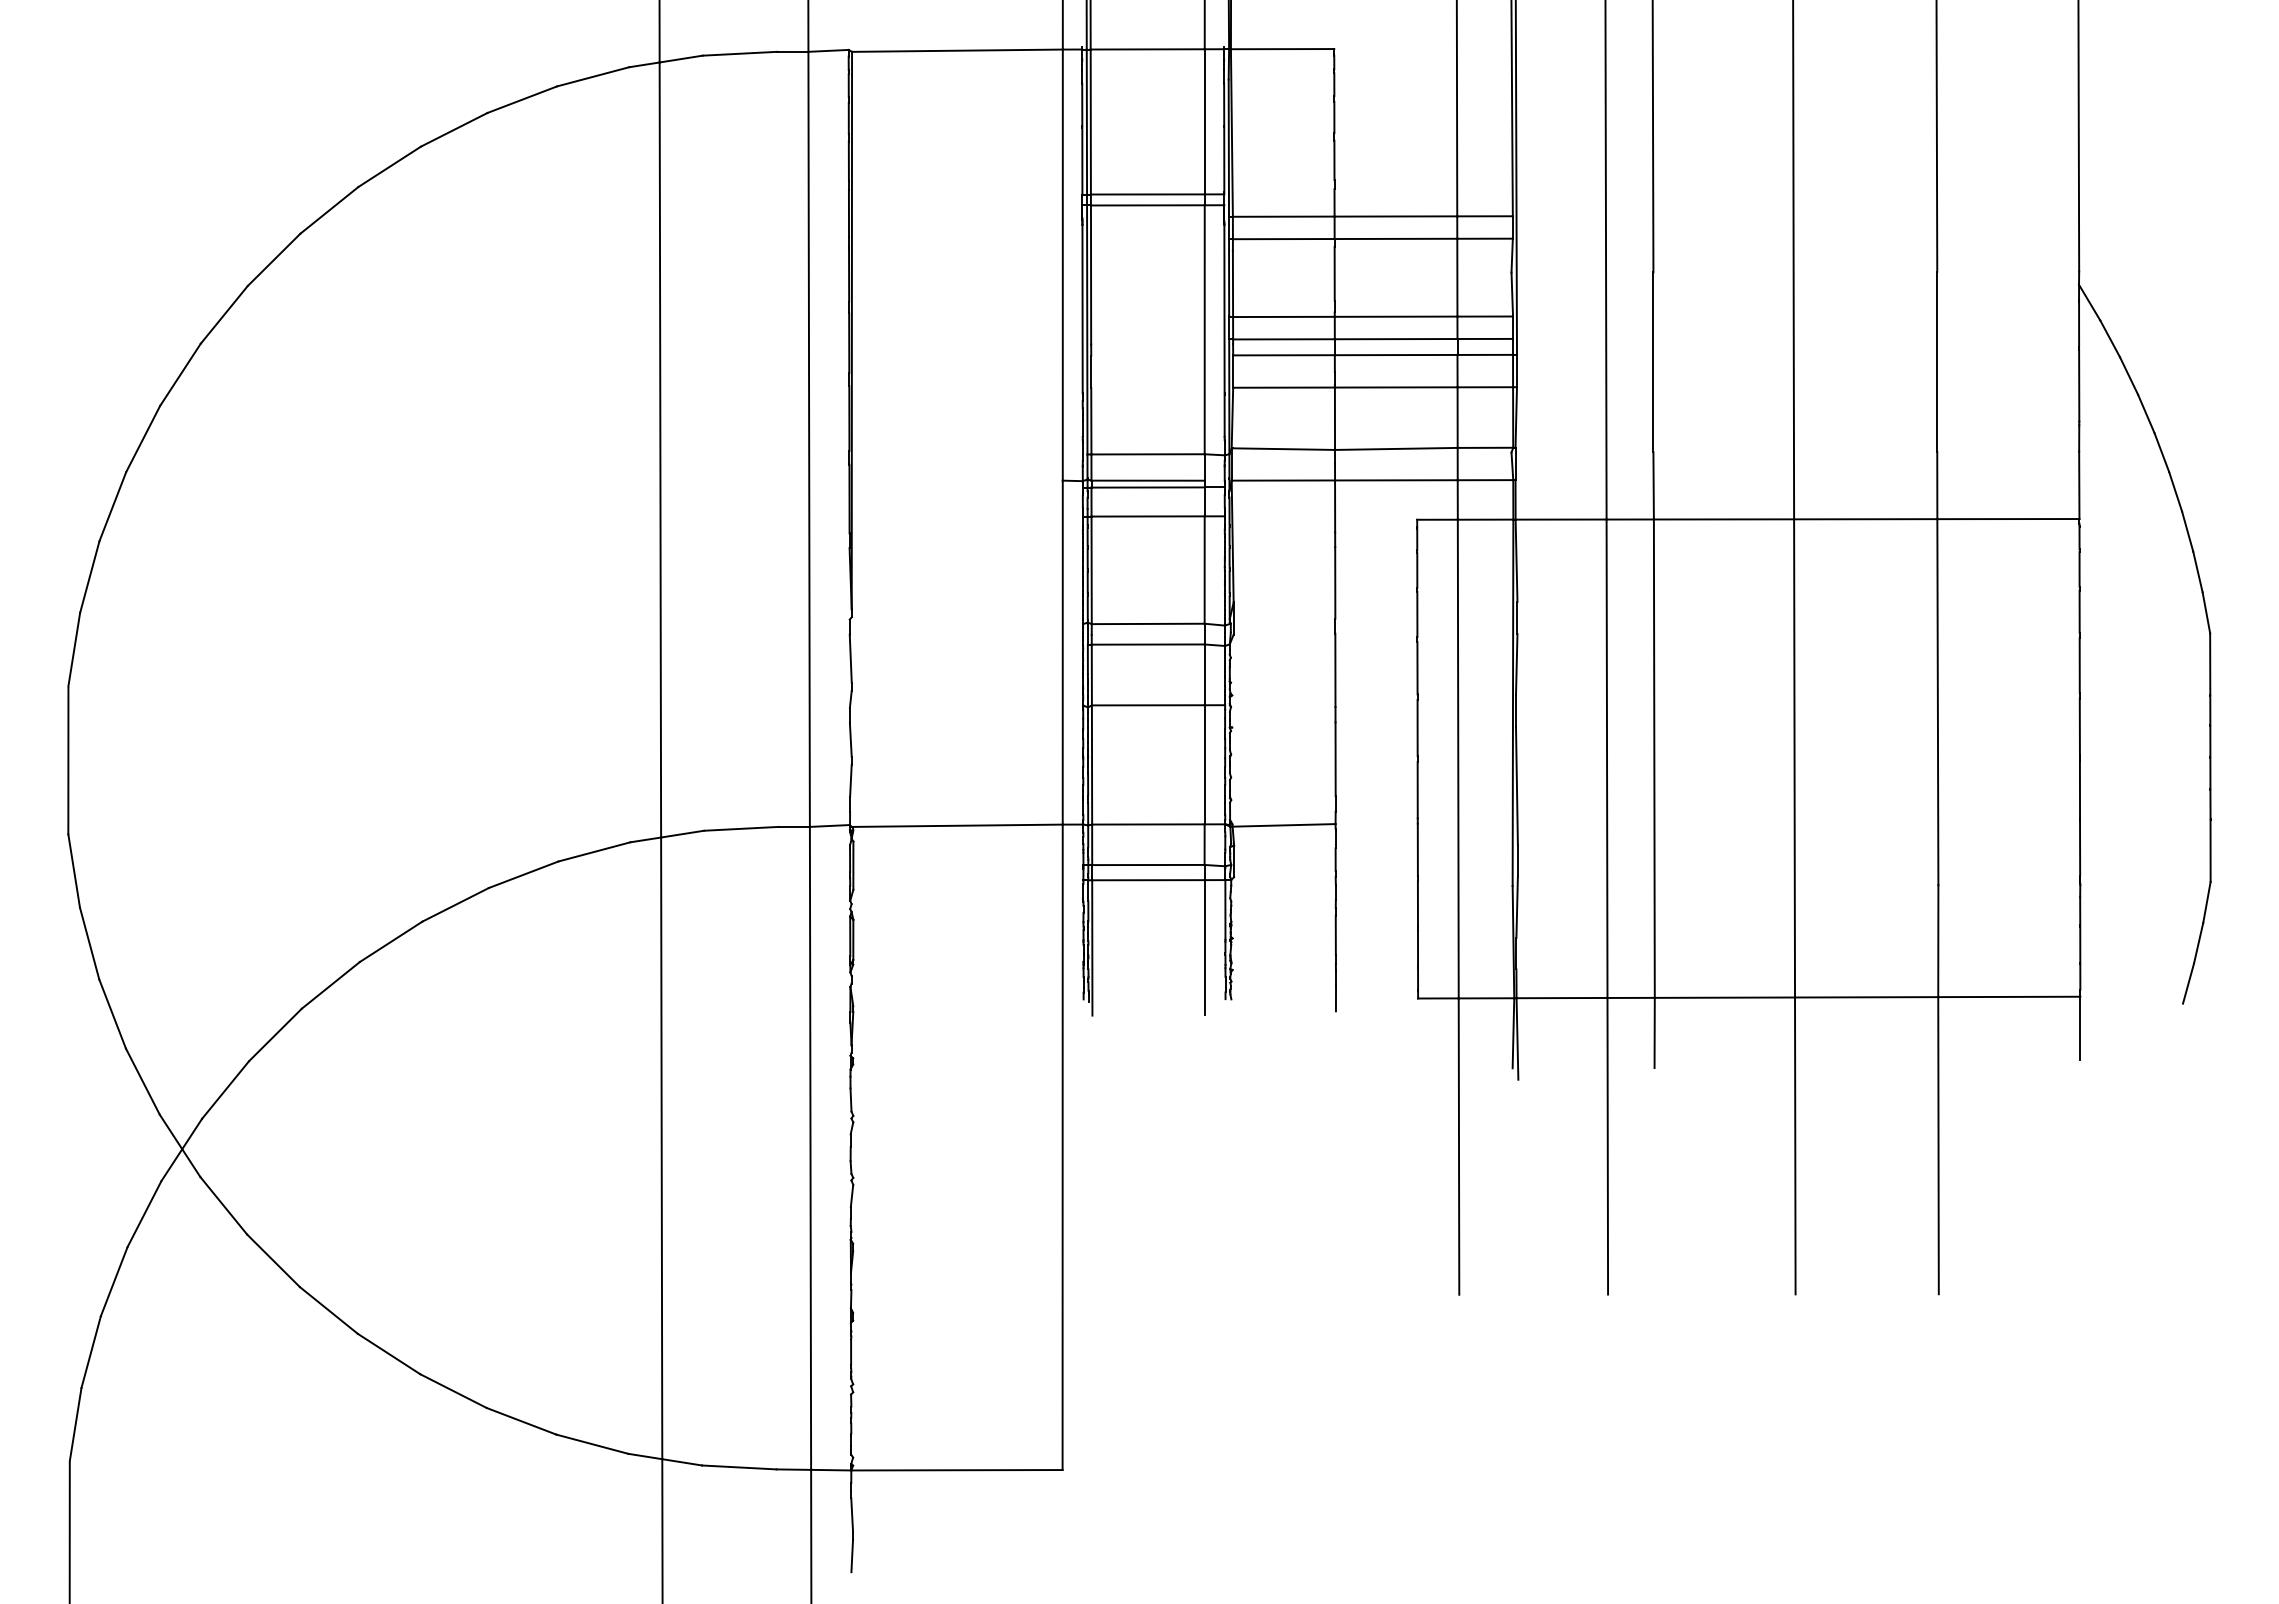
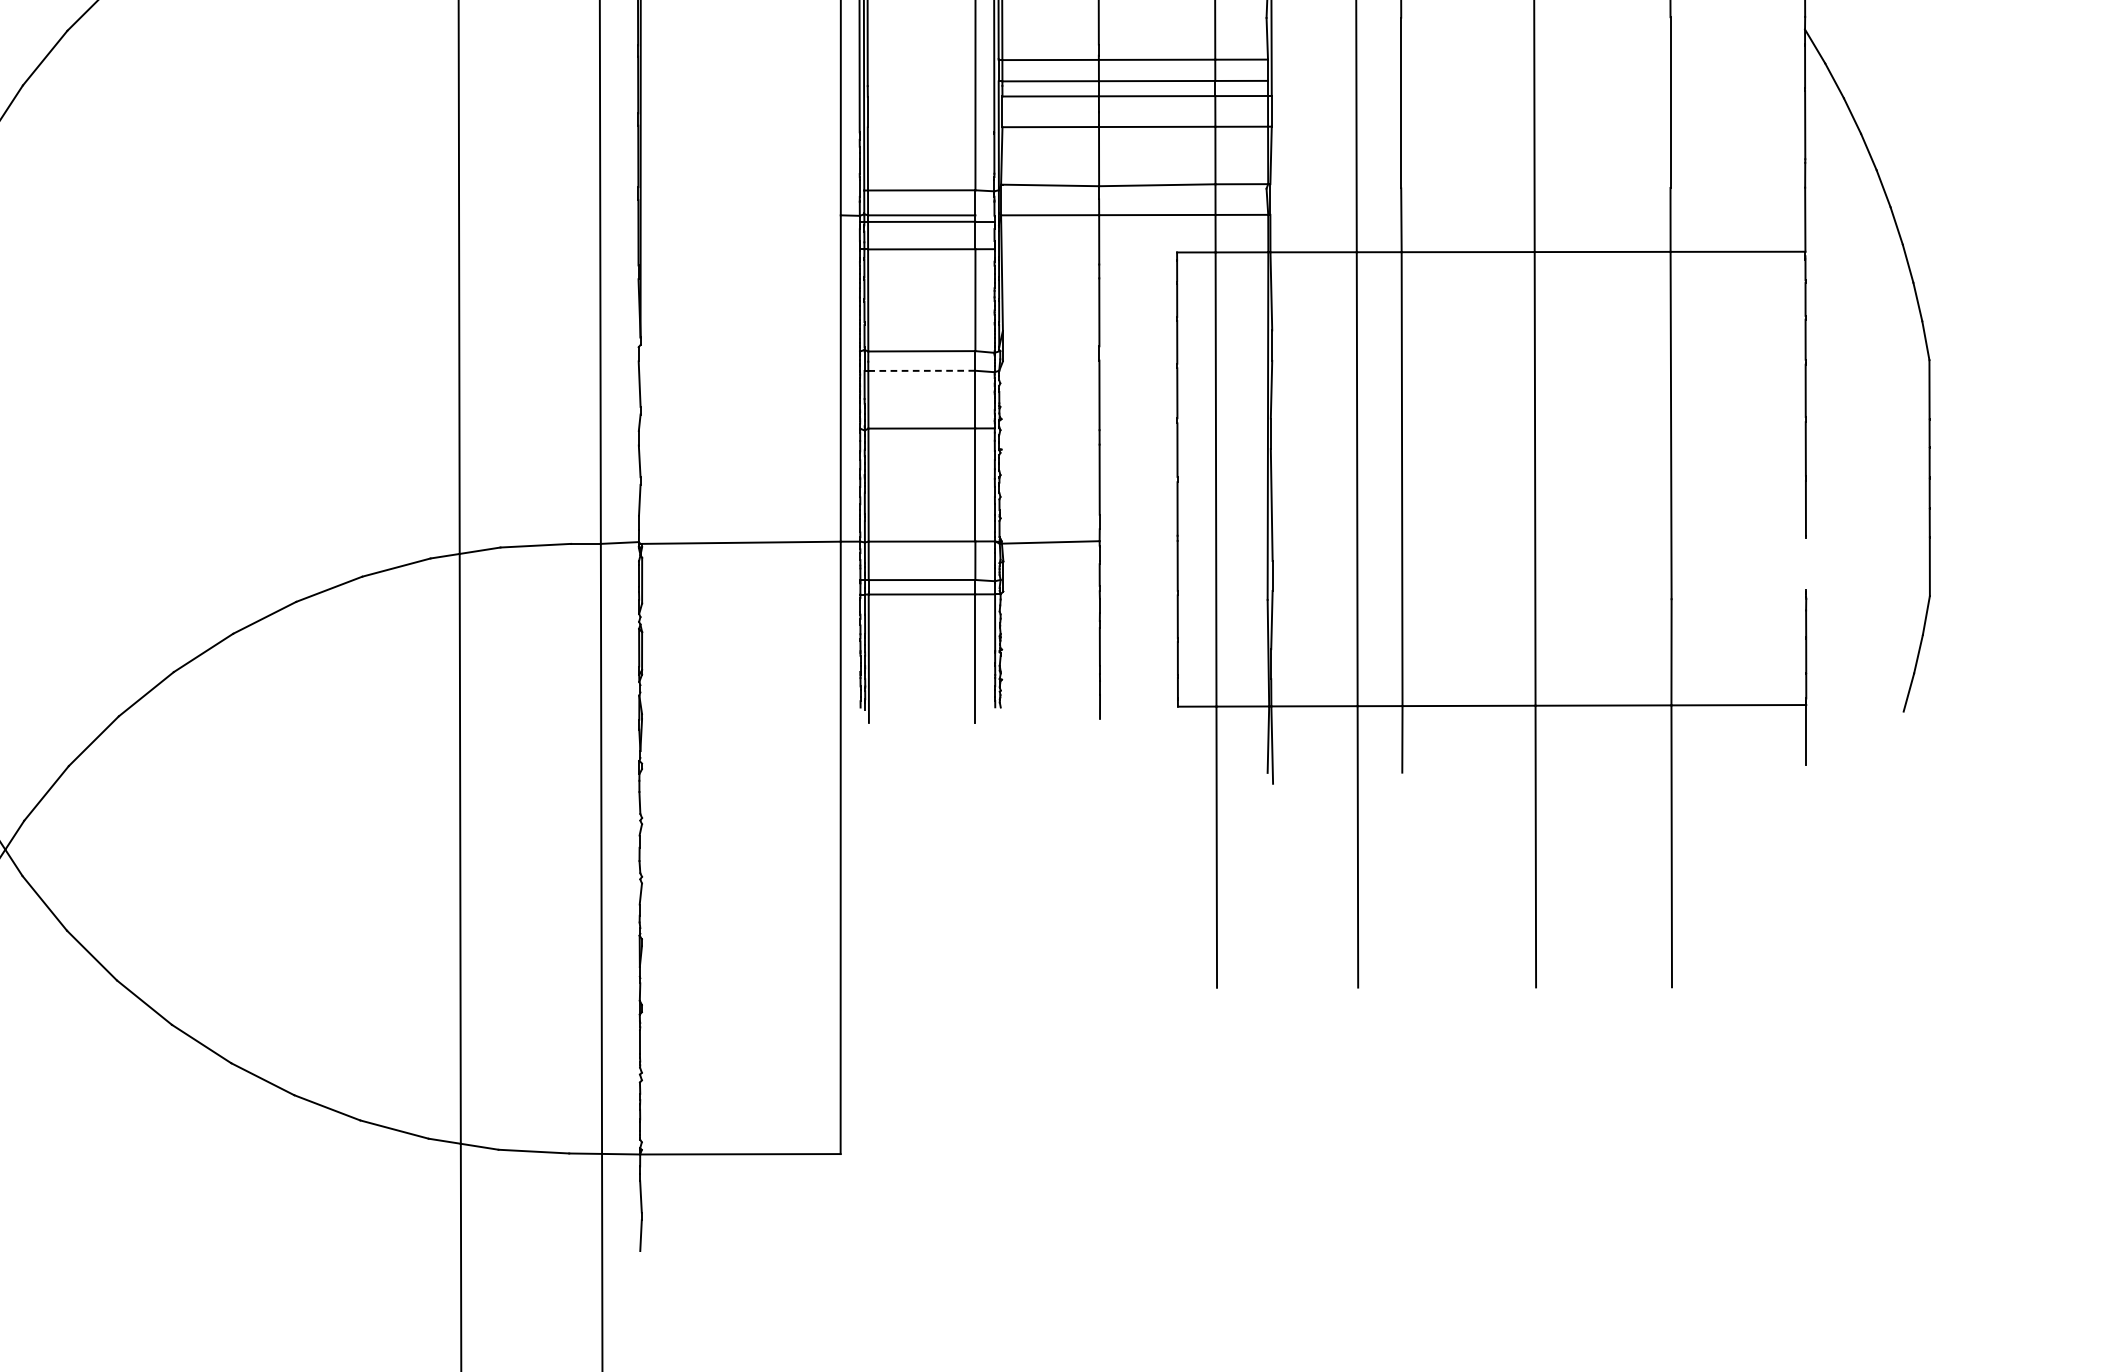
line: (1148, 644) -> (922, 370), solid -> dashed
line: (2080, 848) -> (1806, 564), removed

